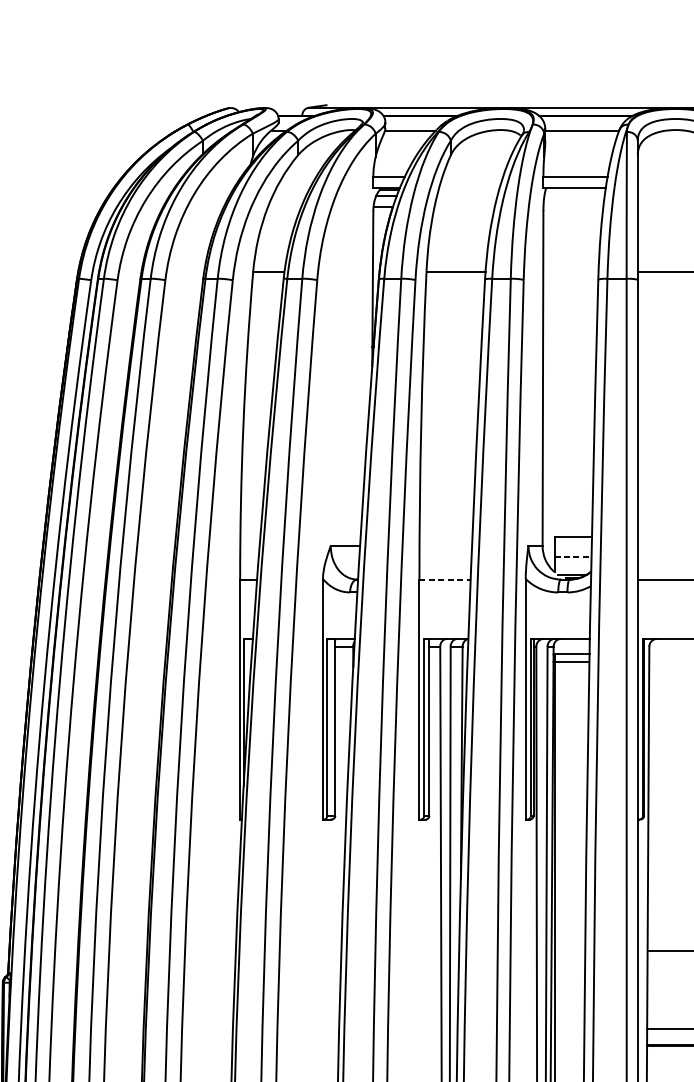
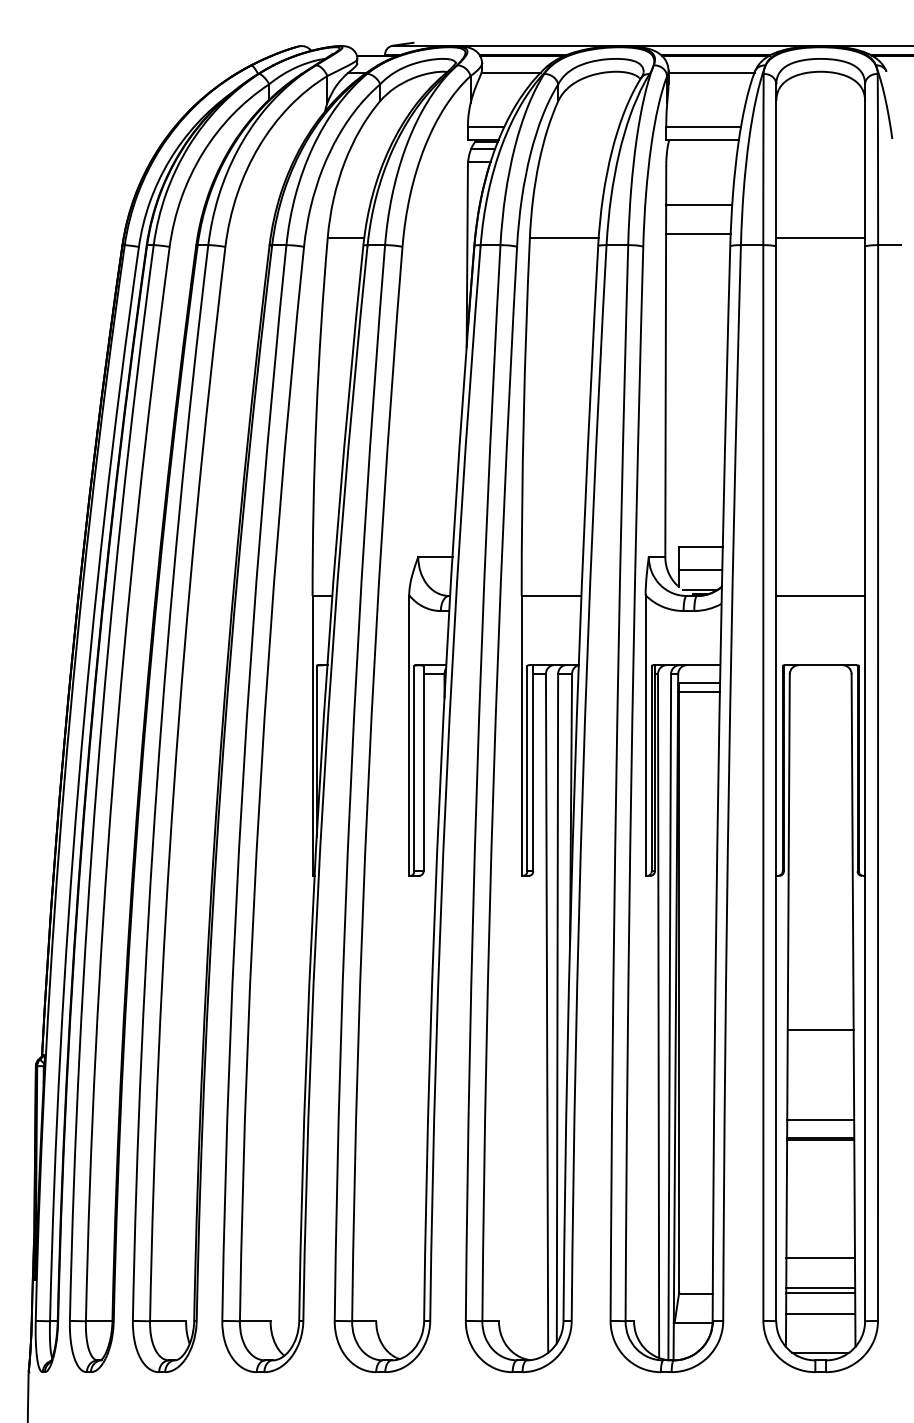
line: (571, 243) -> (699, 204), added
line: (571, 269) -> (698, 234), added
line: (572, 556) -> (700, 569), dashed -> solid
line: (445, 579) -> (551, 595), dashed -> solid

